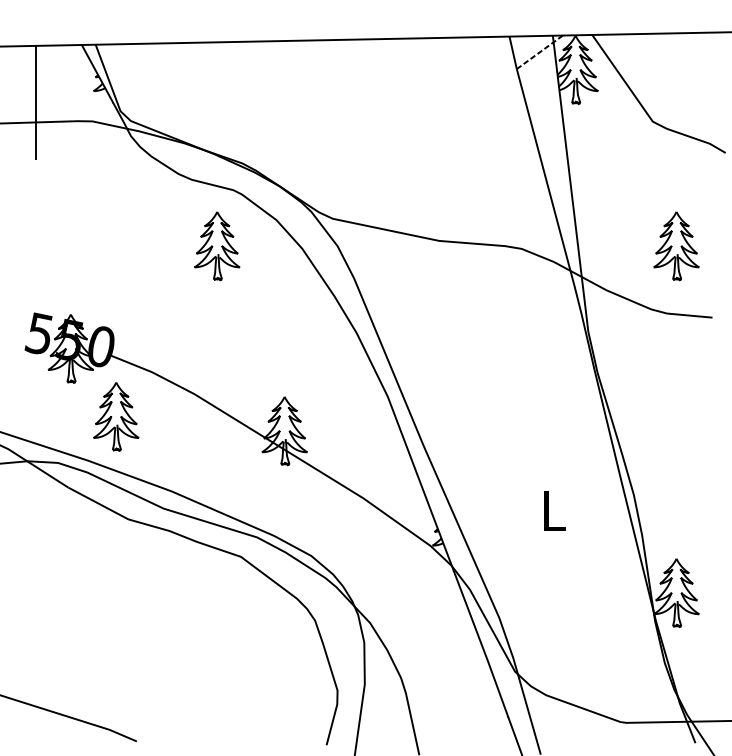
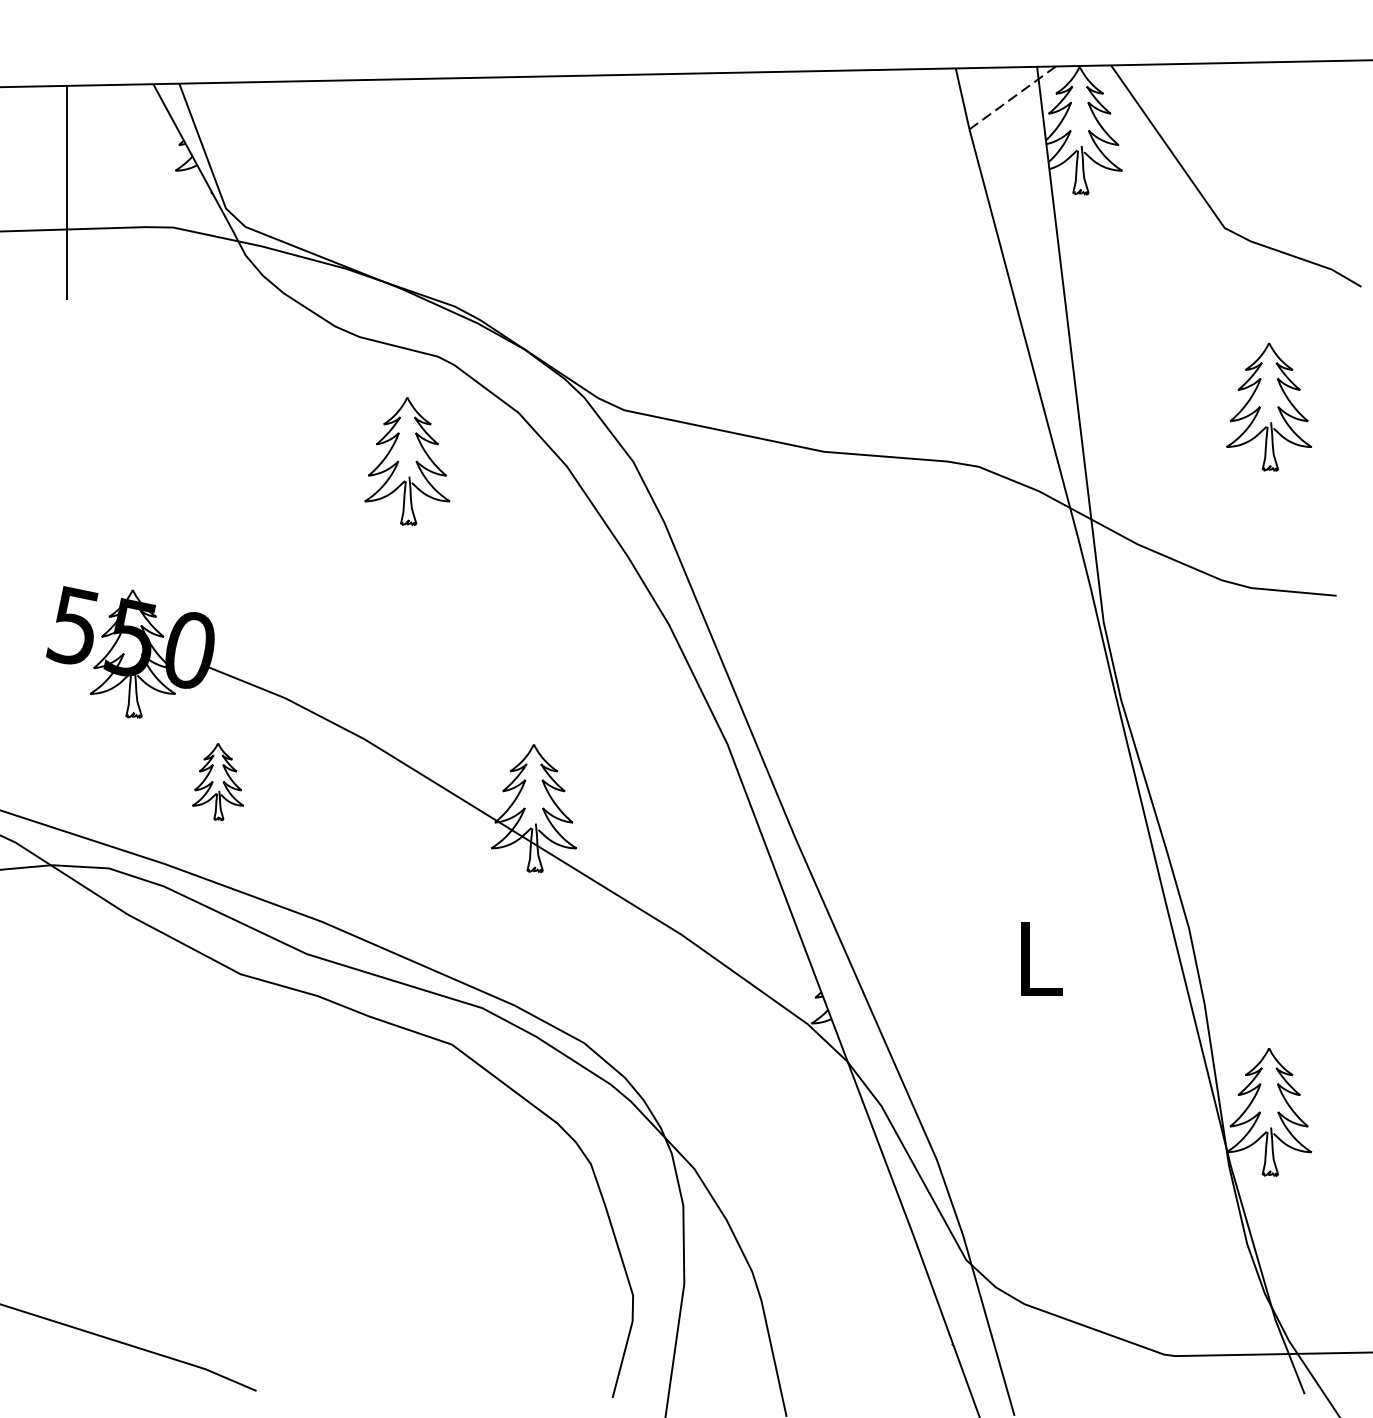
part: (676, 246) -> (1269, 407), moved
part: (116, 416) -> (218, 781), size x0.6

